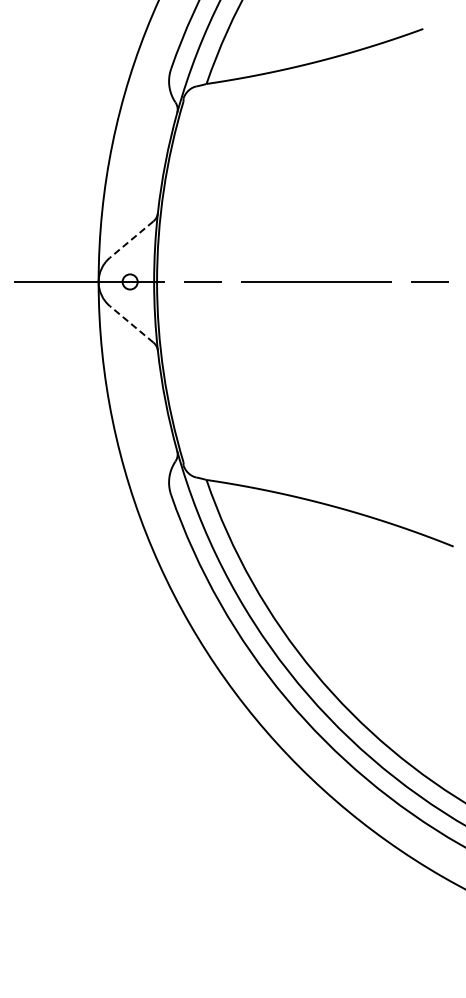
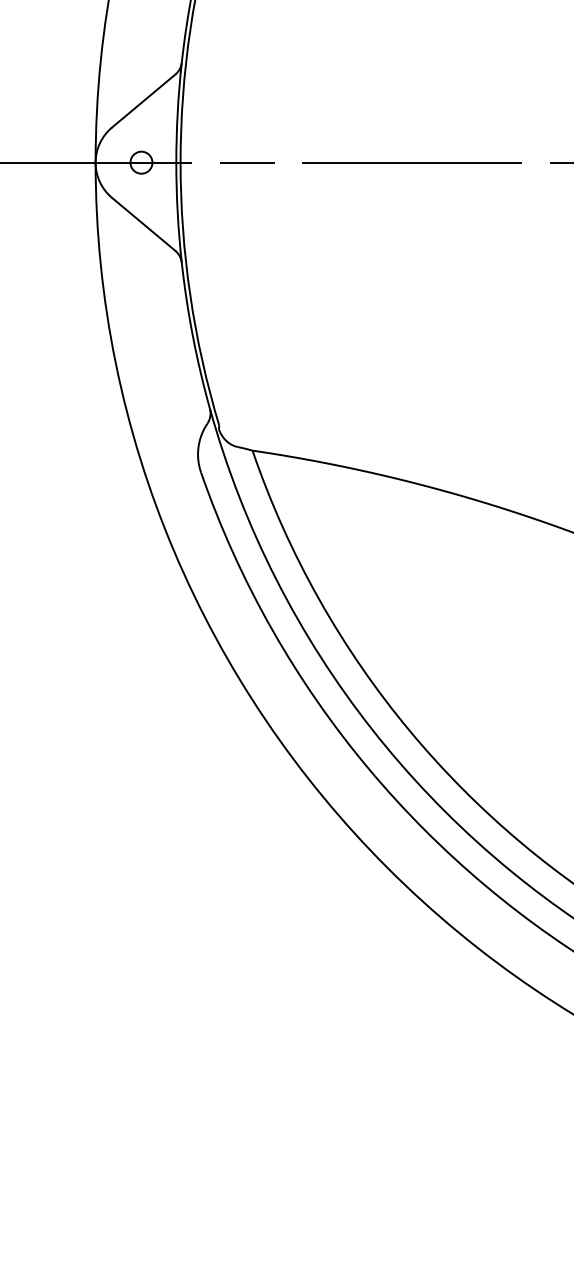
line: (131, 239) -> (143, 100), dashed -> solid
line: (131, 324) -> (143, 224), dashed -> solid

